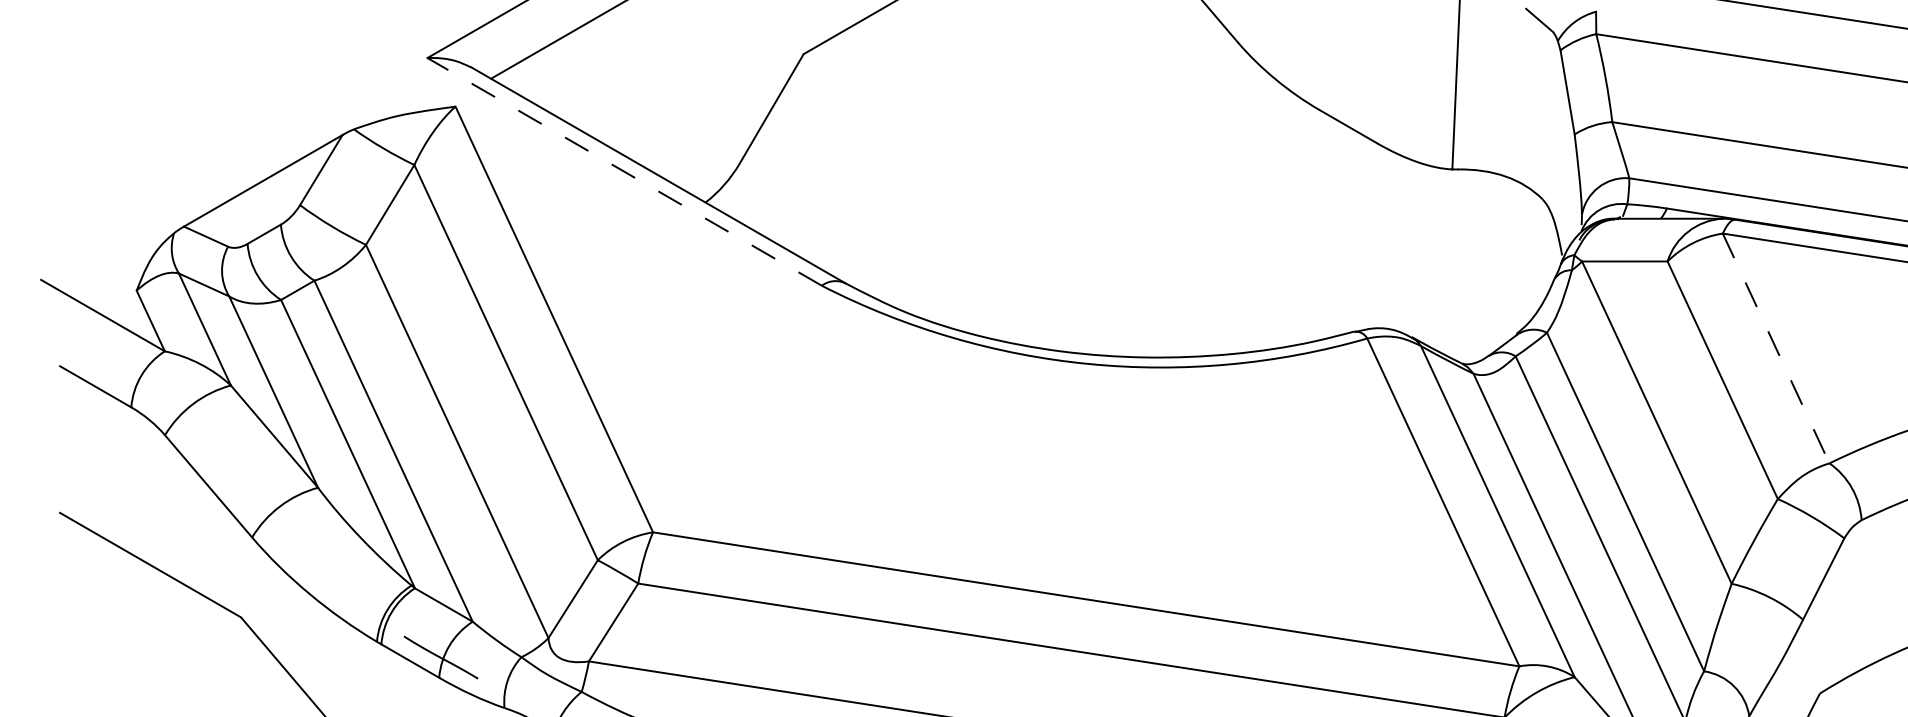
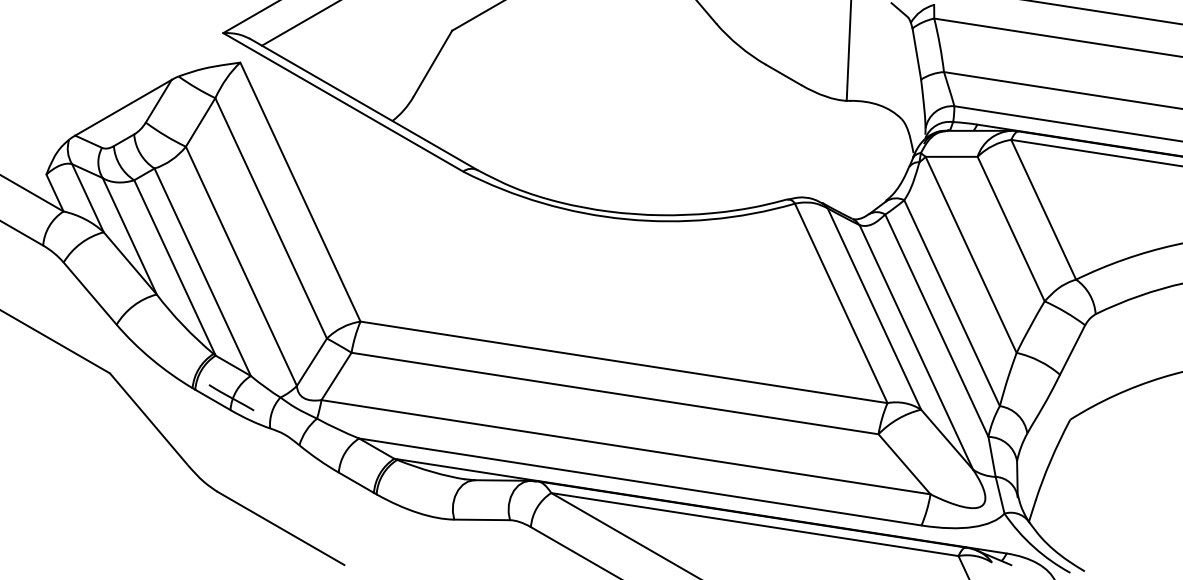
line: (623, 172) -> (342, 102), dashed -> solid
line: (1775, 349) -> (1043, 210), dashed -> solid

